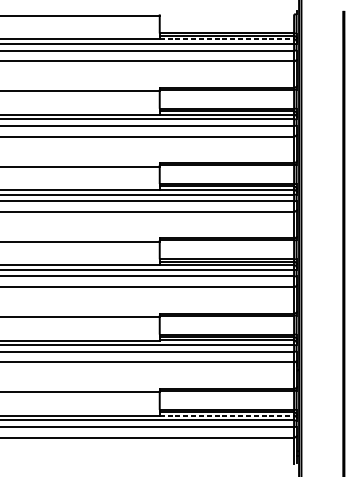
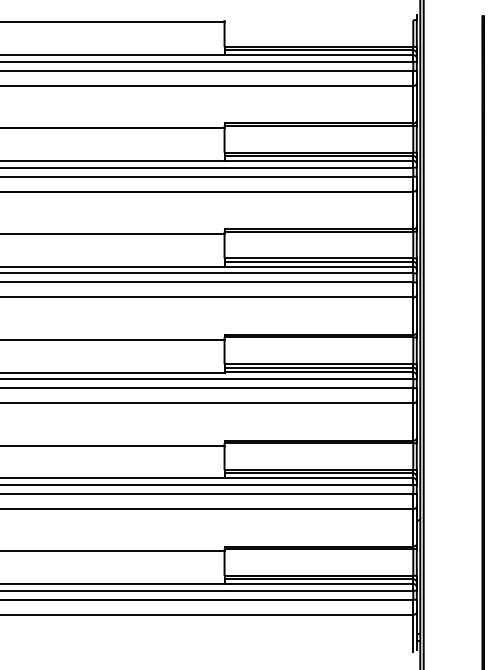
line: (227, 39) -> (319, 55), dashed -> solid
line: (227, 415) -> (319, 583), dashed -> solid

